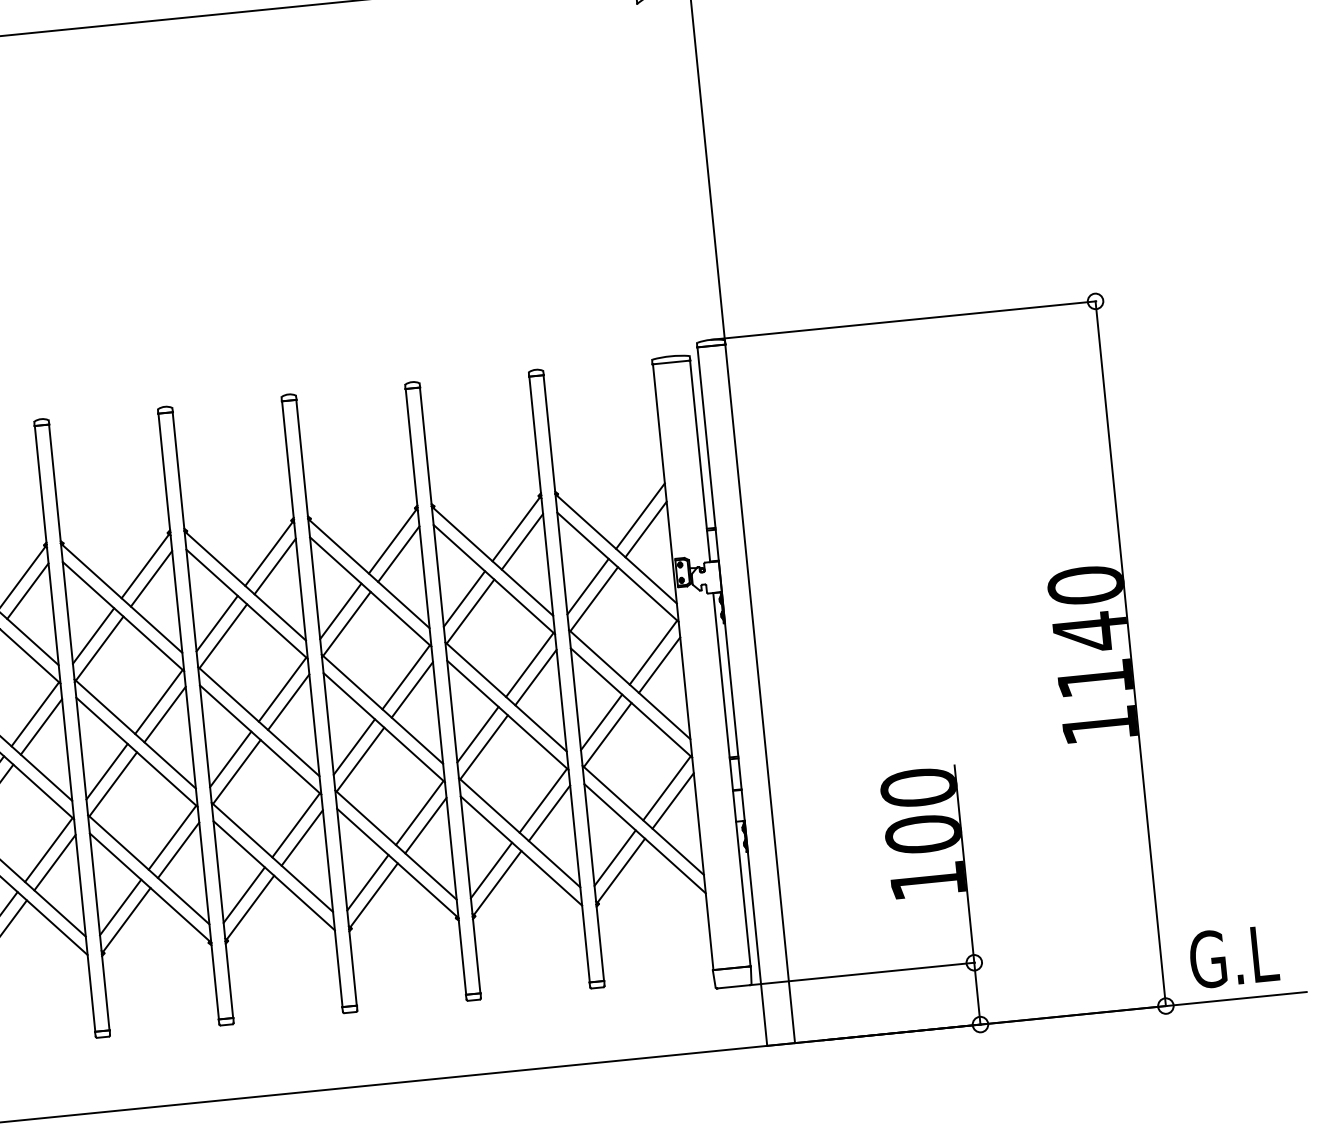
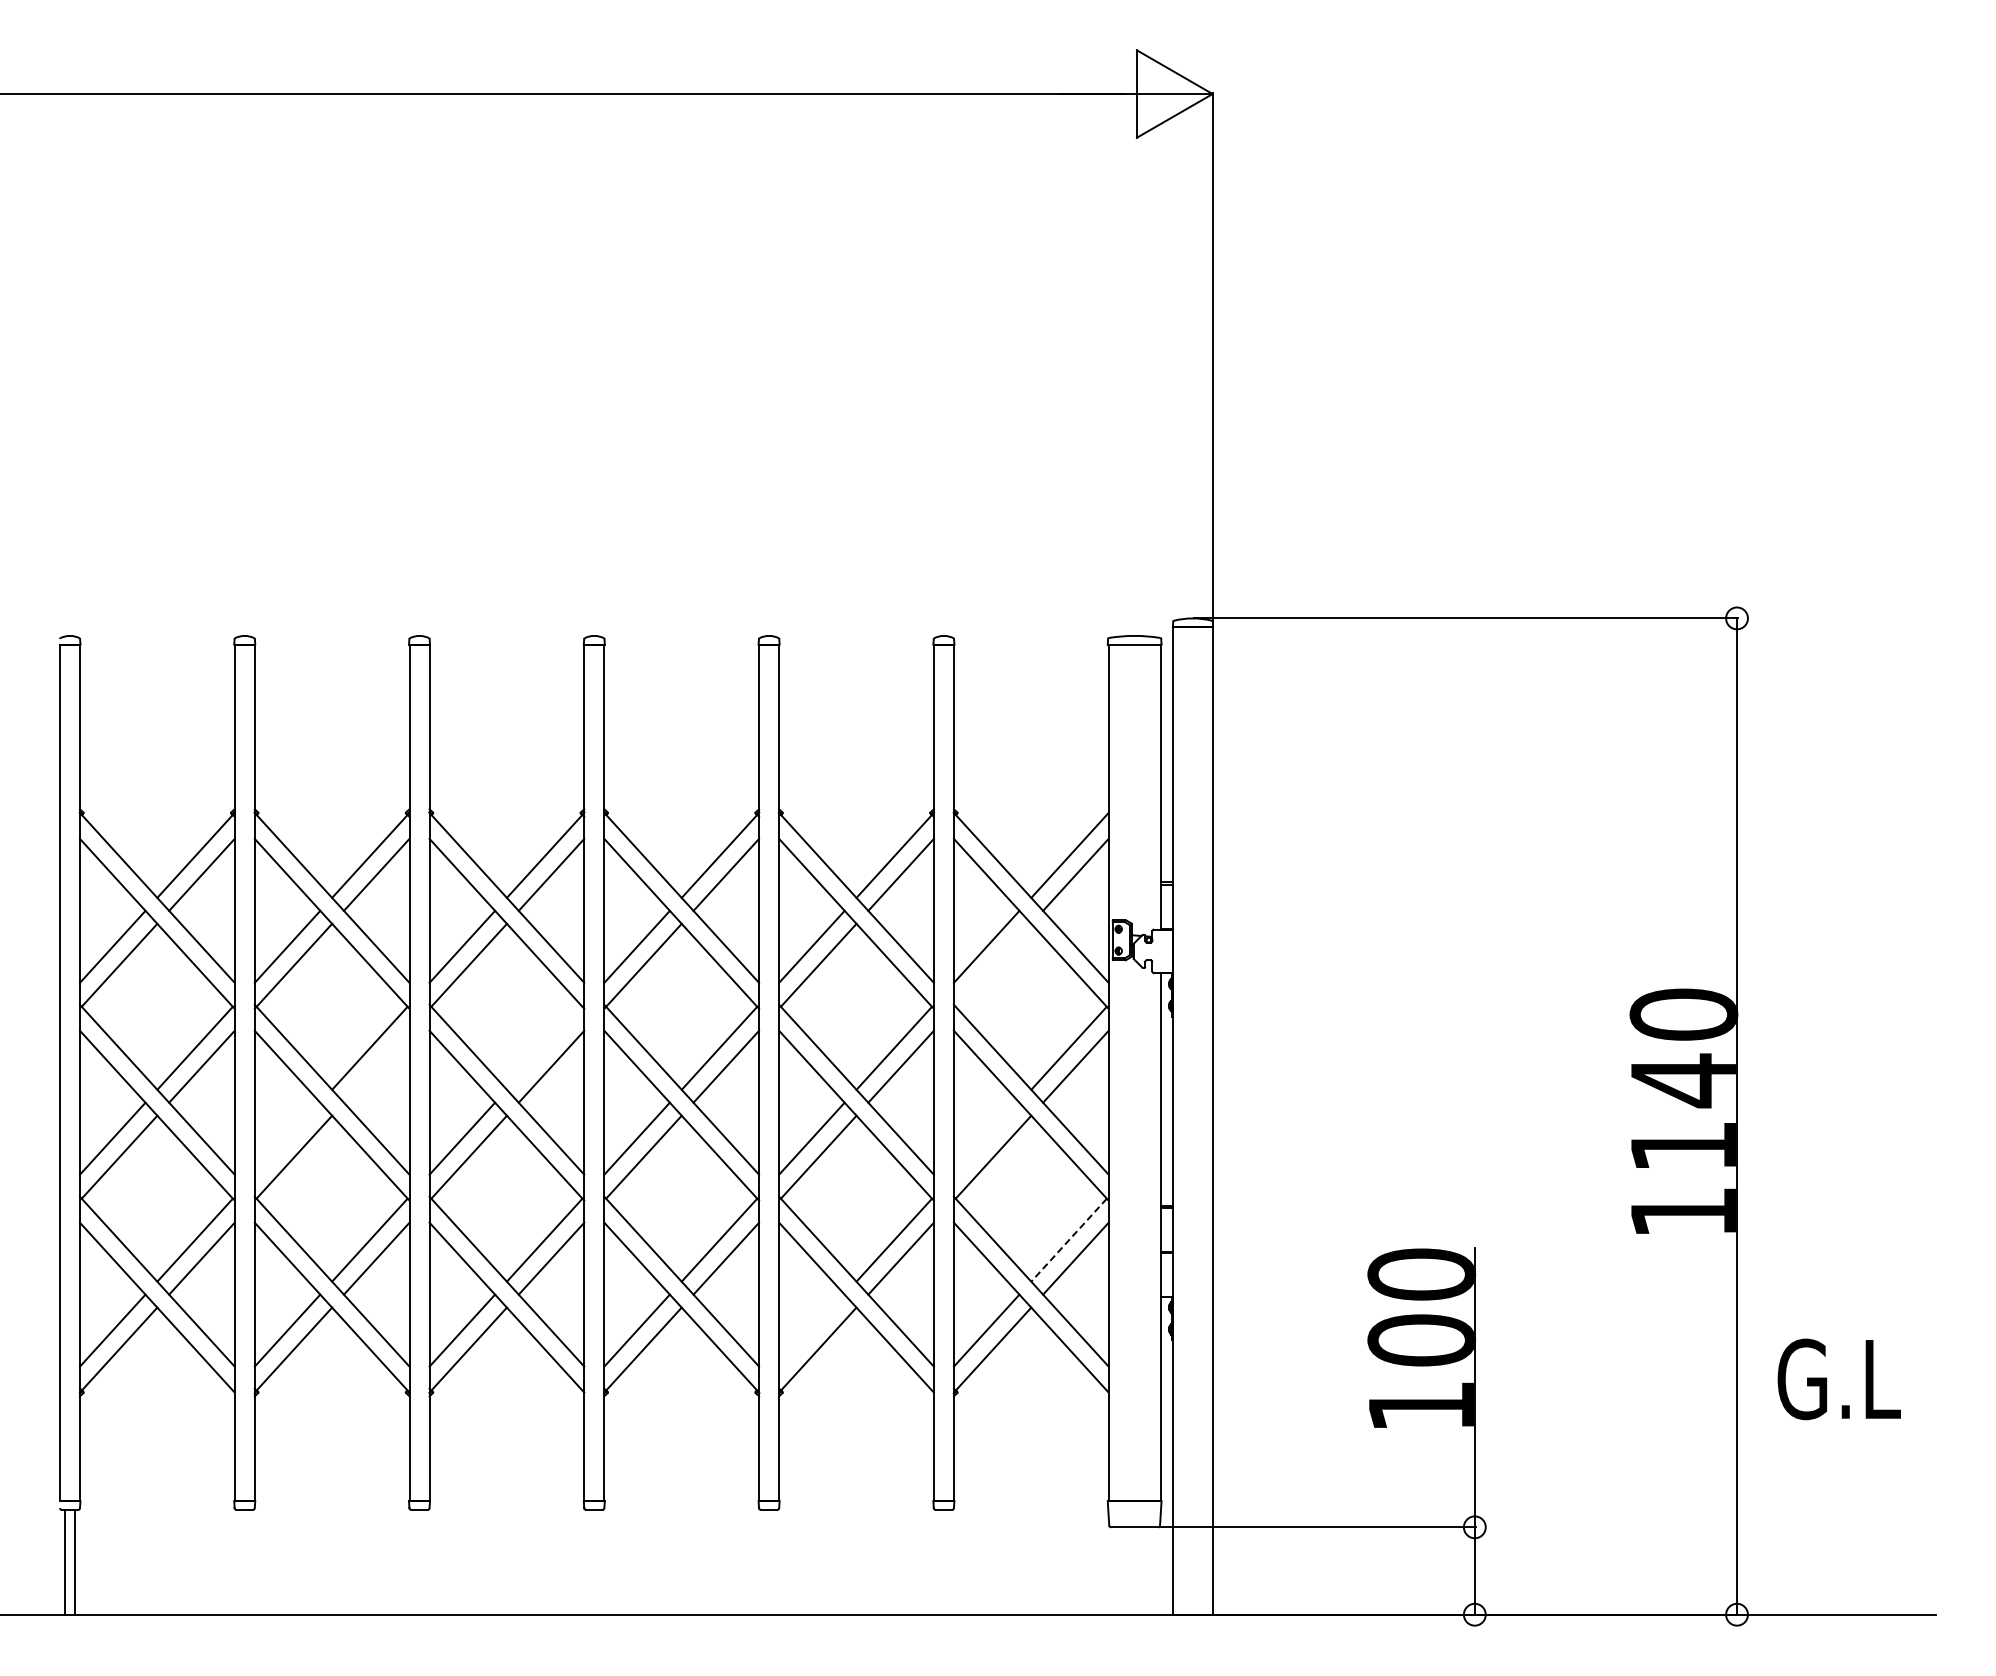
line: (594, 598) -> (993, 964), removed
line: (282, 689) -> (544, 1047), removed
line: (164, 714) -> (376, 1066), removed
line: (601, 722) -> (986, 1138), removed
line: (107, 771) -> (287, 1138), removed
line: (666, 788) -> (1068, 1240), solid -> dashed
line: (491, 870) -> (811, 1330), removed
text: (1233, 957) -> (1838, 1379), moved

